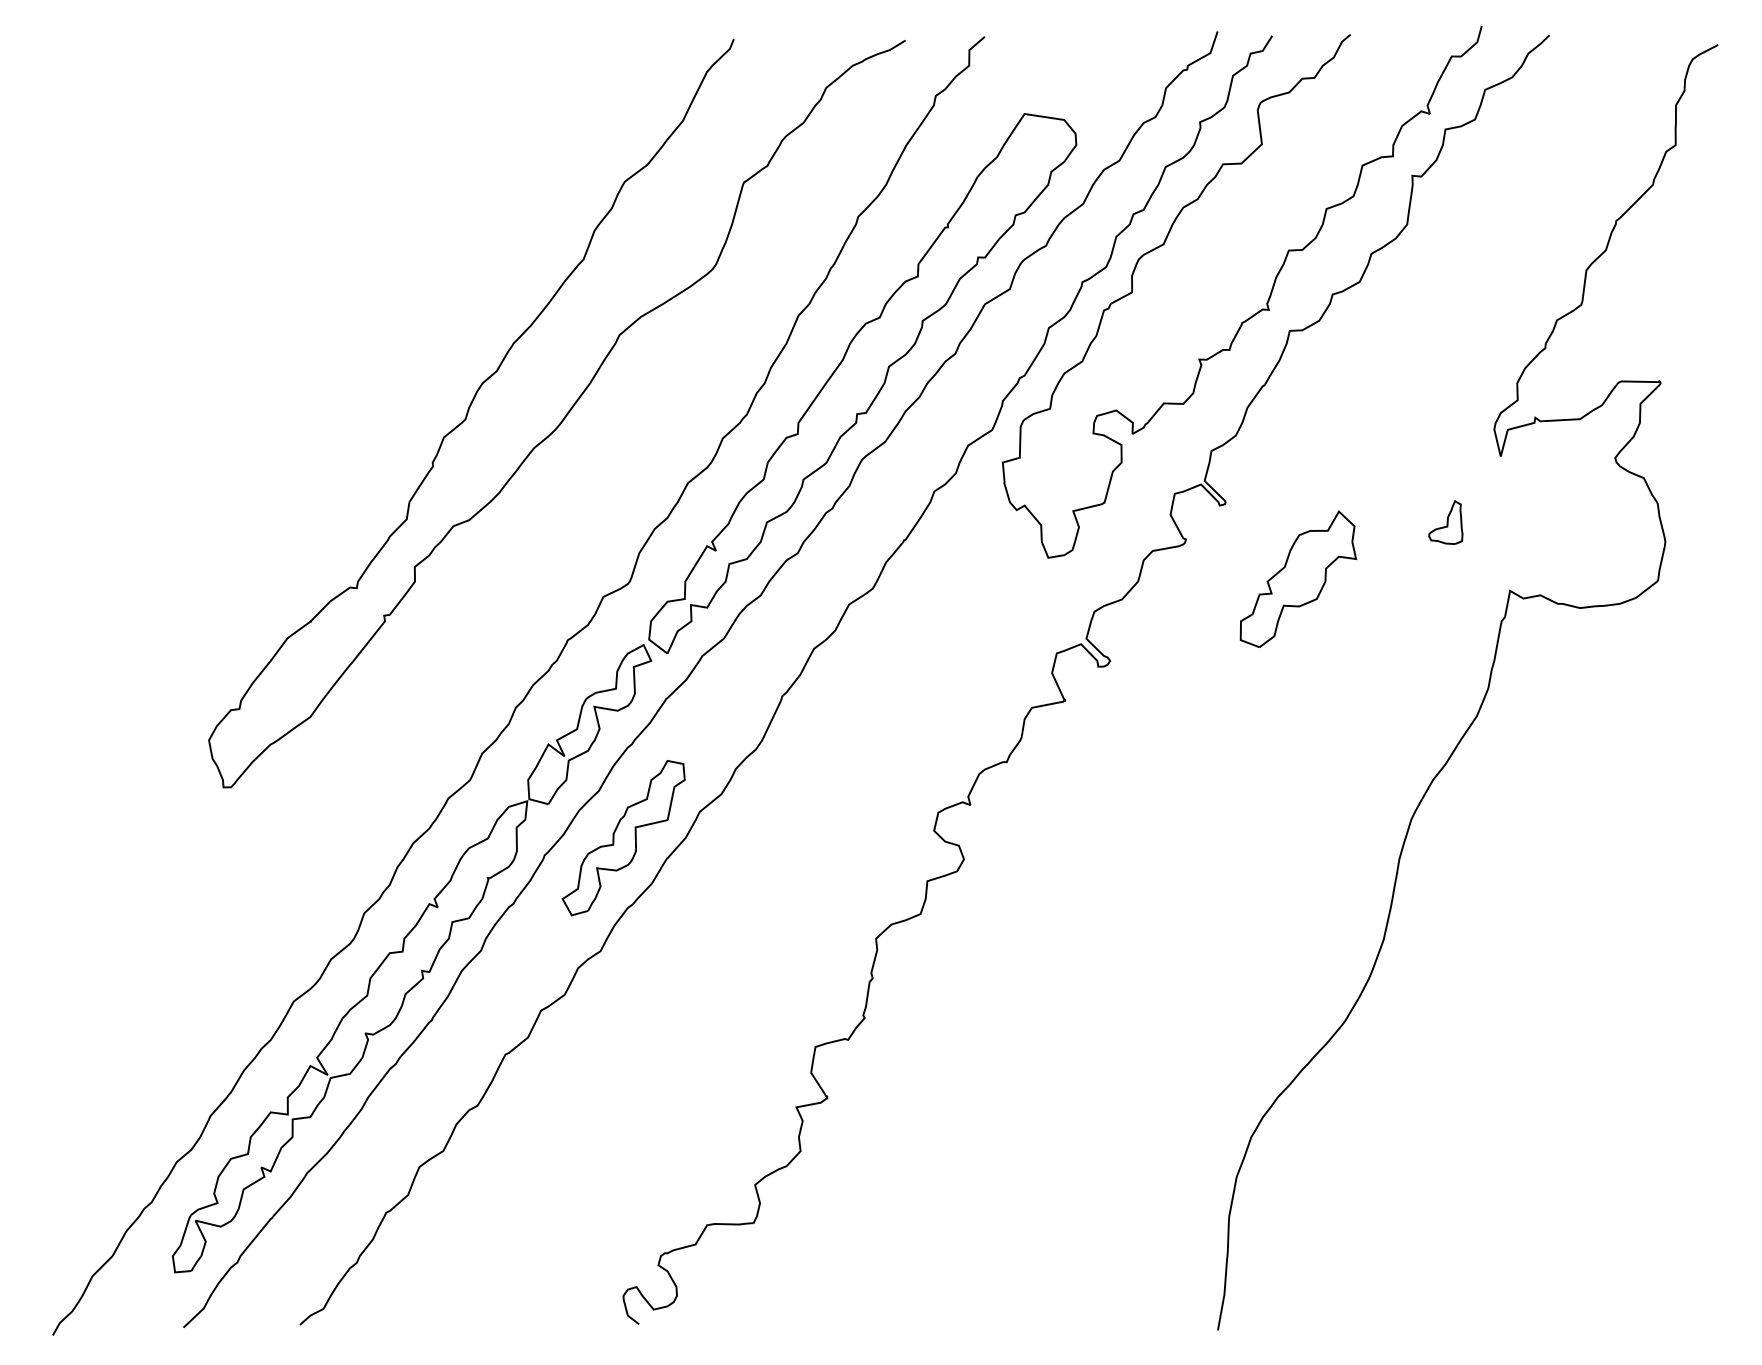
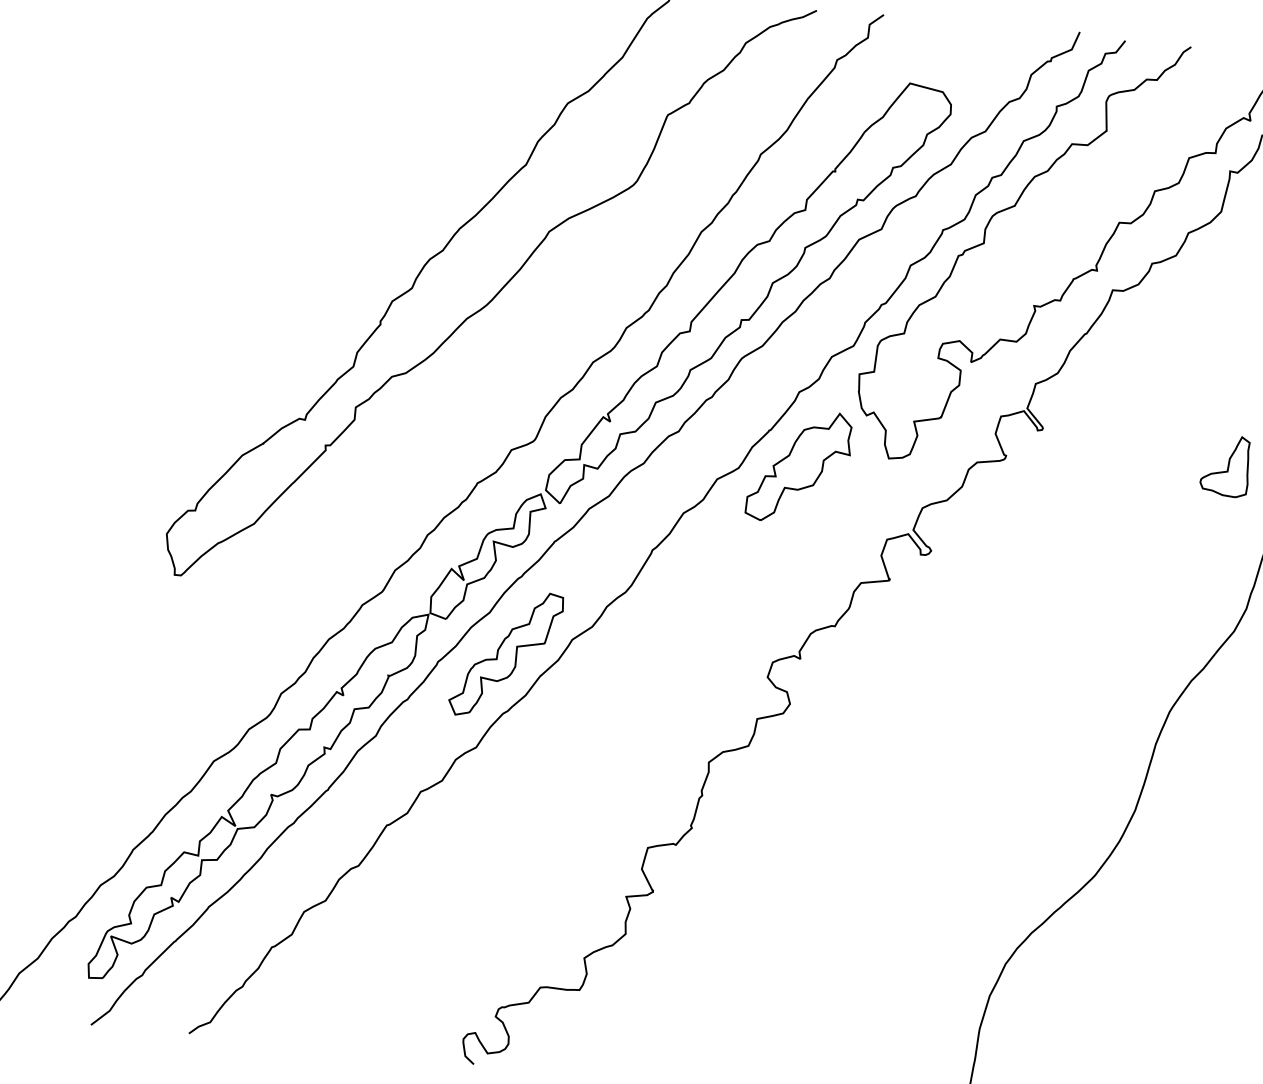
part: (1445, 522) -> (1225, 465), size x1.67
part: (1298, 578) -> (799, 466), moved

